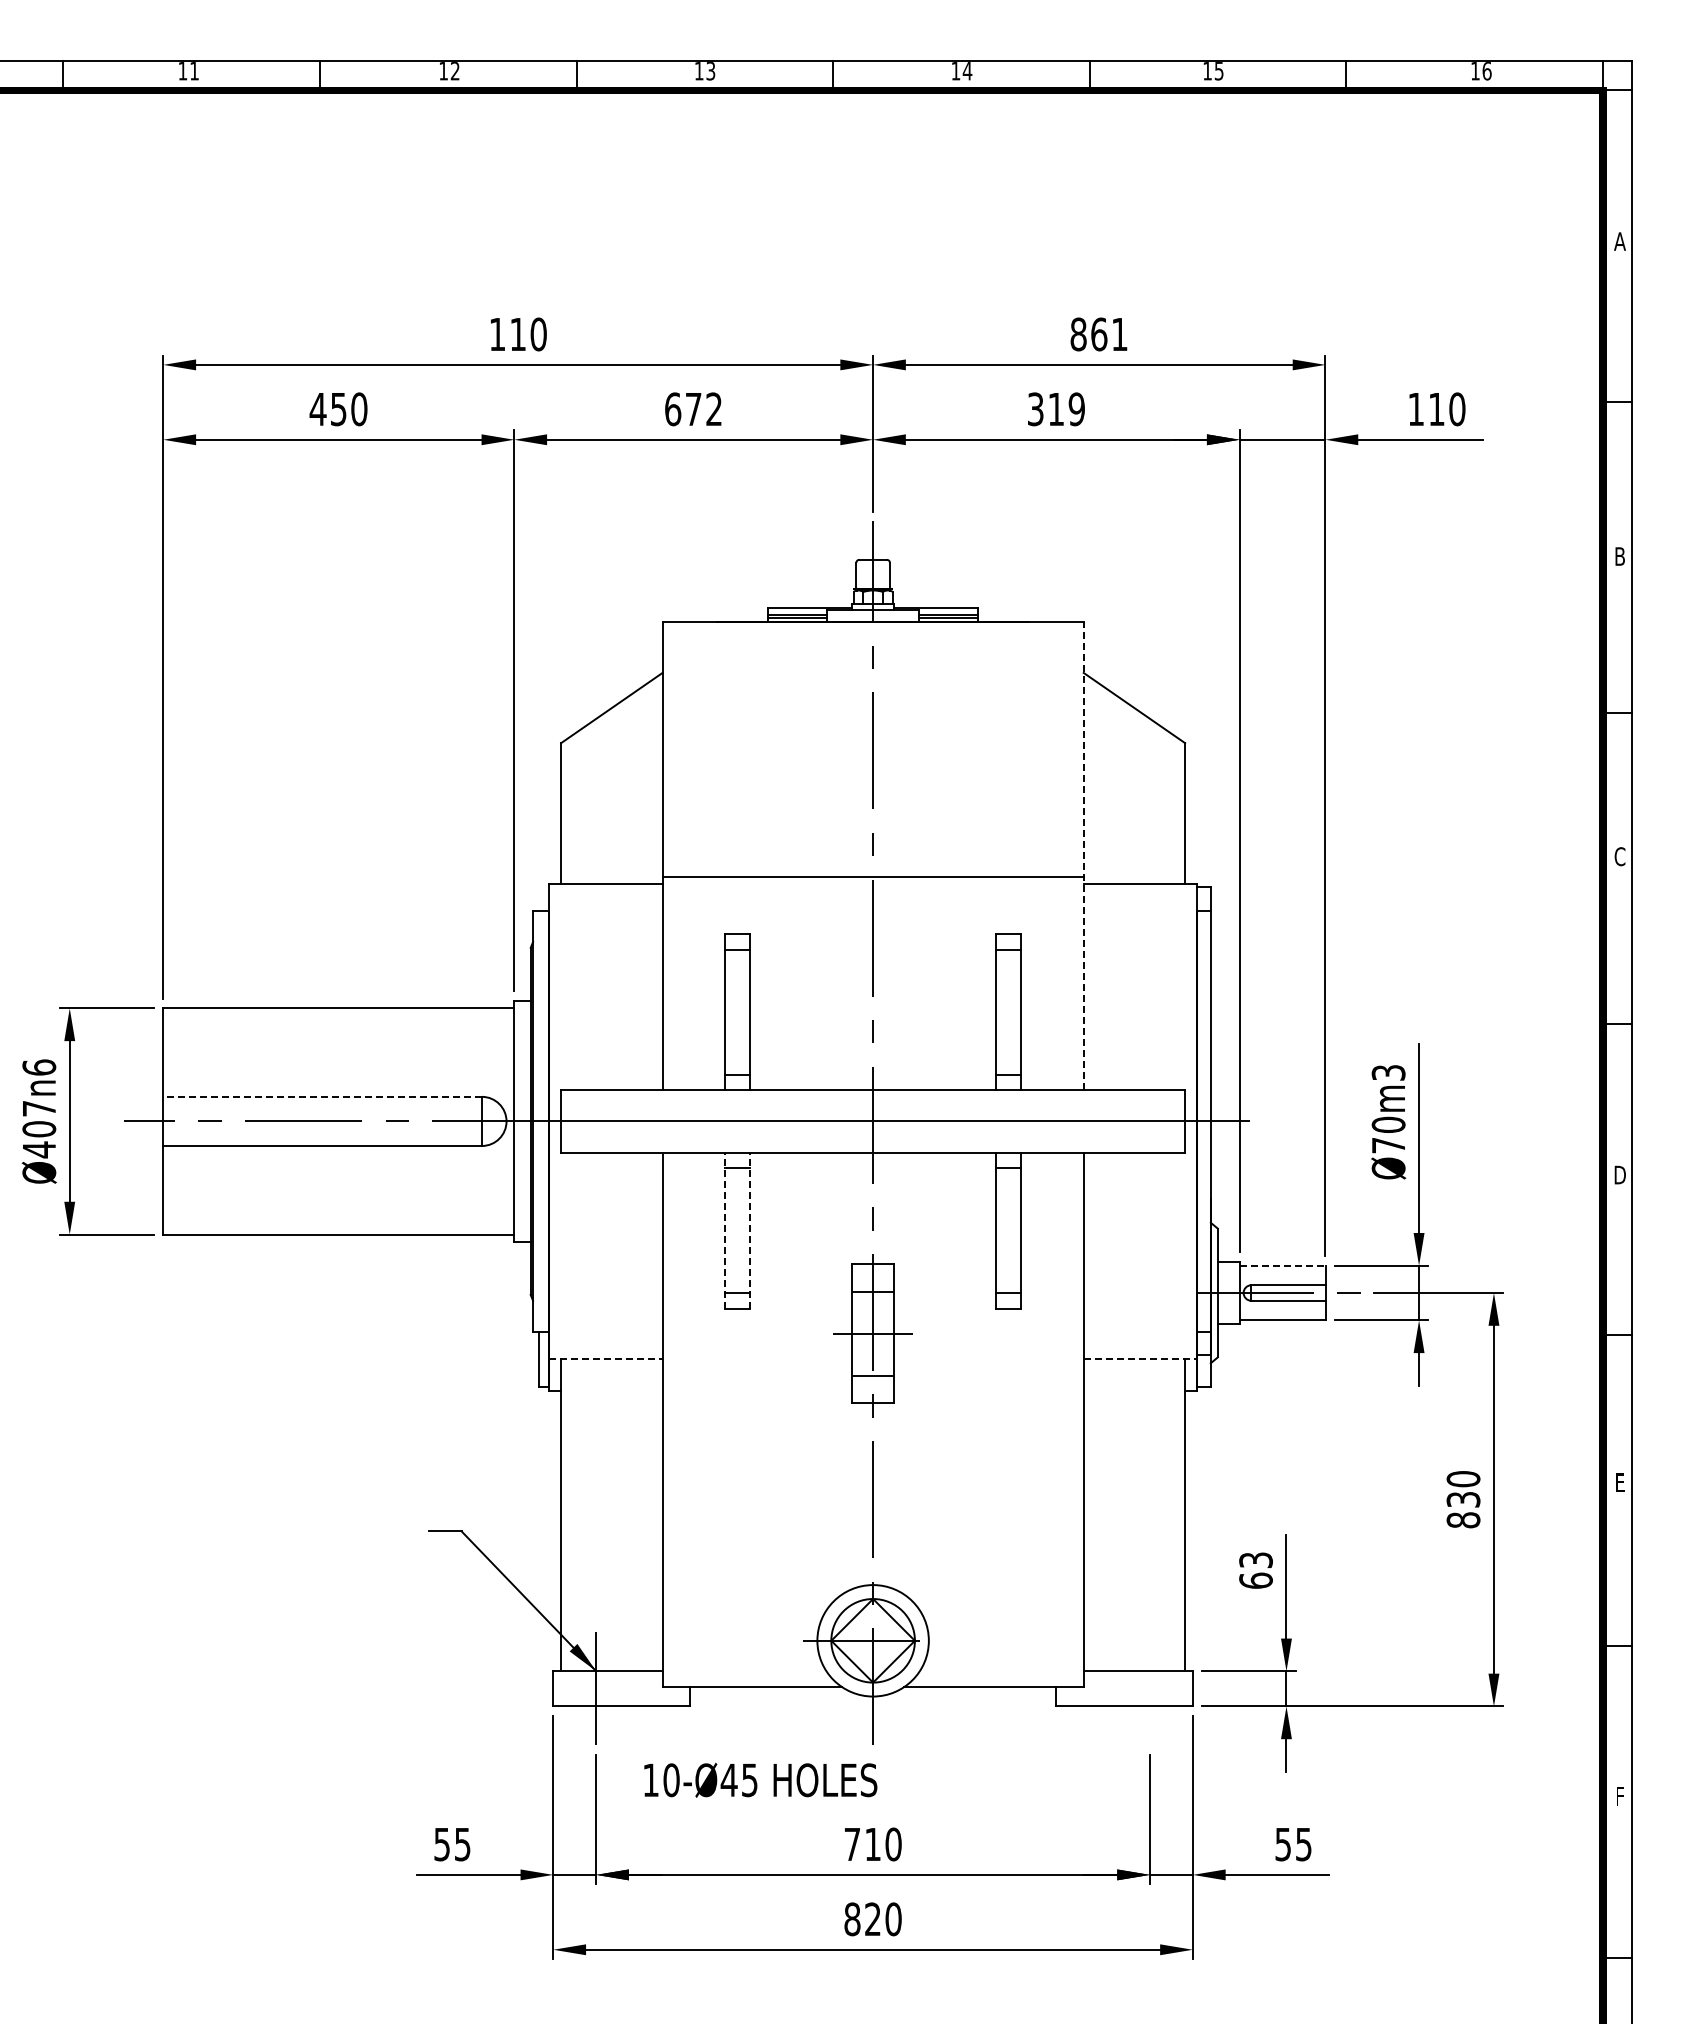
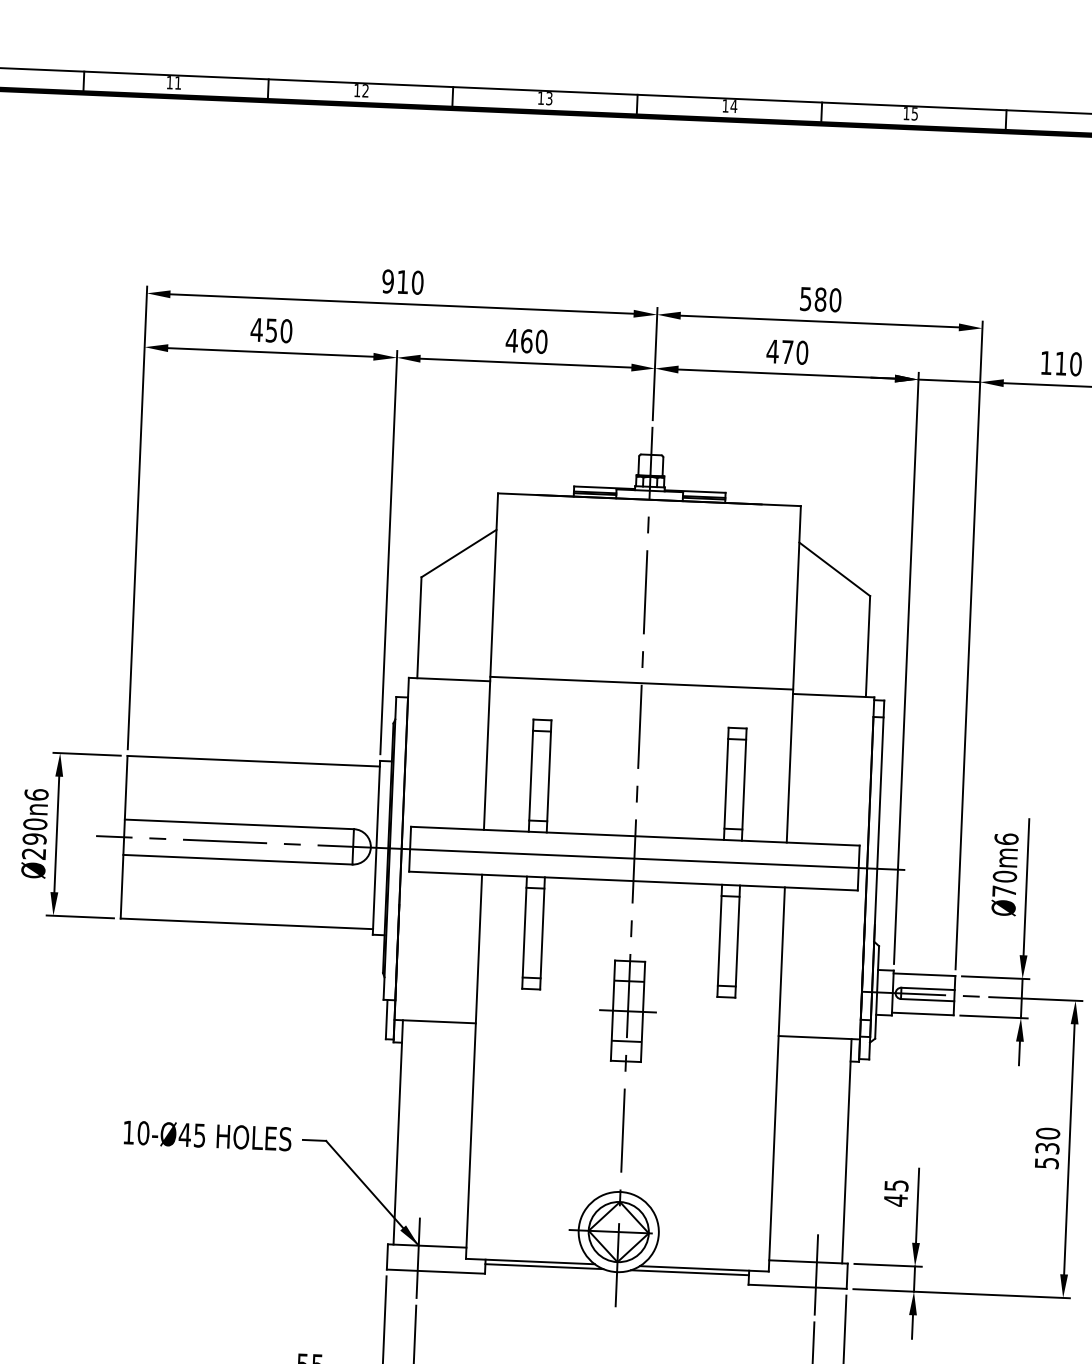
text: (497, 334) -> (388, 281), 110 -> 910
text: (1098, 334) -> (820, 299), 861 -> 580
text: (693, 409) -> (526, 341), 672 -> 460
text: (1056, 409) -> (787, 352), 319 -> 470
line: (1083, 856) -> (793, 674), dashed -> solid
text: (1388, 1072) -> (1006, 839), Ø70m3 -> Ø70m6
line: (322, 1096) -> (239, 824), dashed -> solid
text: (39, 1129) -> (34, 839), Ø407n6 -> Ø290n6
line: (724, 1230) -> (524, 932), dashed -> solid
line: (749, 1230) -> (542, 933), dashed -> solid
line: (1282, 1265) -> (924, 974), dashed -> solid
line: (605, 1359) -> (434, 1021), dashed -> solid
line: (1140, 1359) -> (819, 1037), dashed -> solid
text: (1463, 1520) -> (1046, 1163), 830 -> 530
text: (1255, 1570) -> (895, 1193), 63 -> 45
line: (1150, 1688) -> (816, 1274), added
line: (771, 1693) -> (544, 1266), added
line: (974, 1693) -> (690, 1273), added
text: (760, 1779) -> (207, 1135), moved

